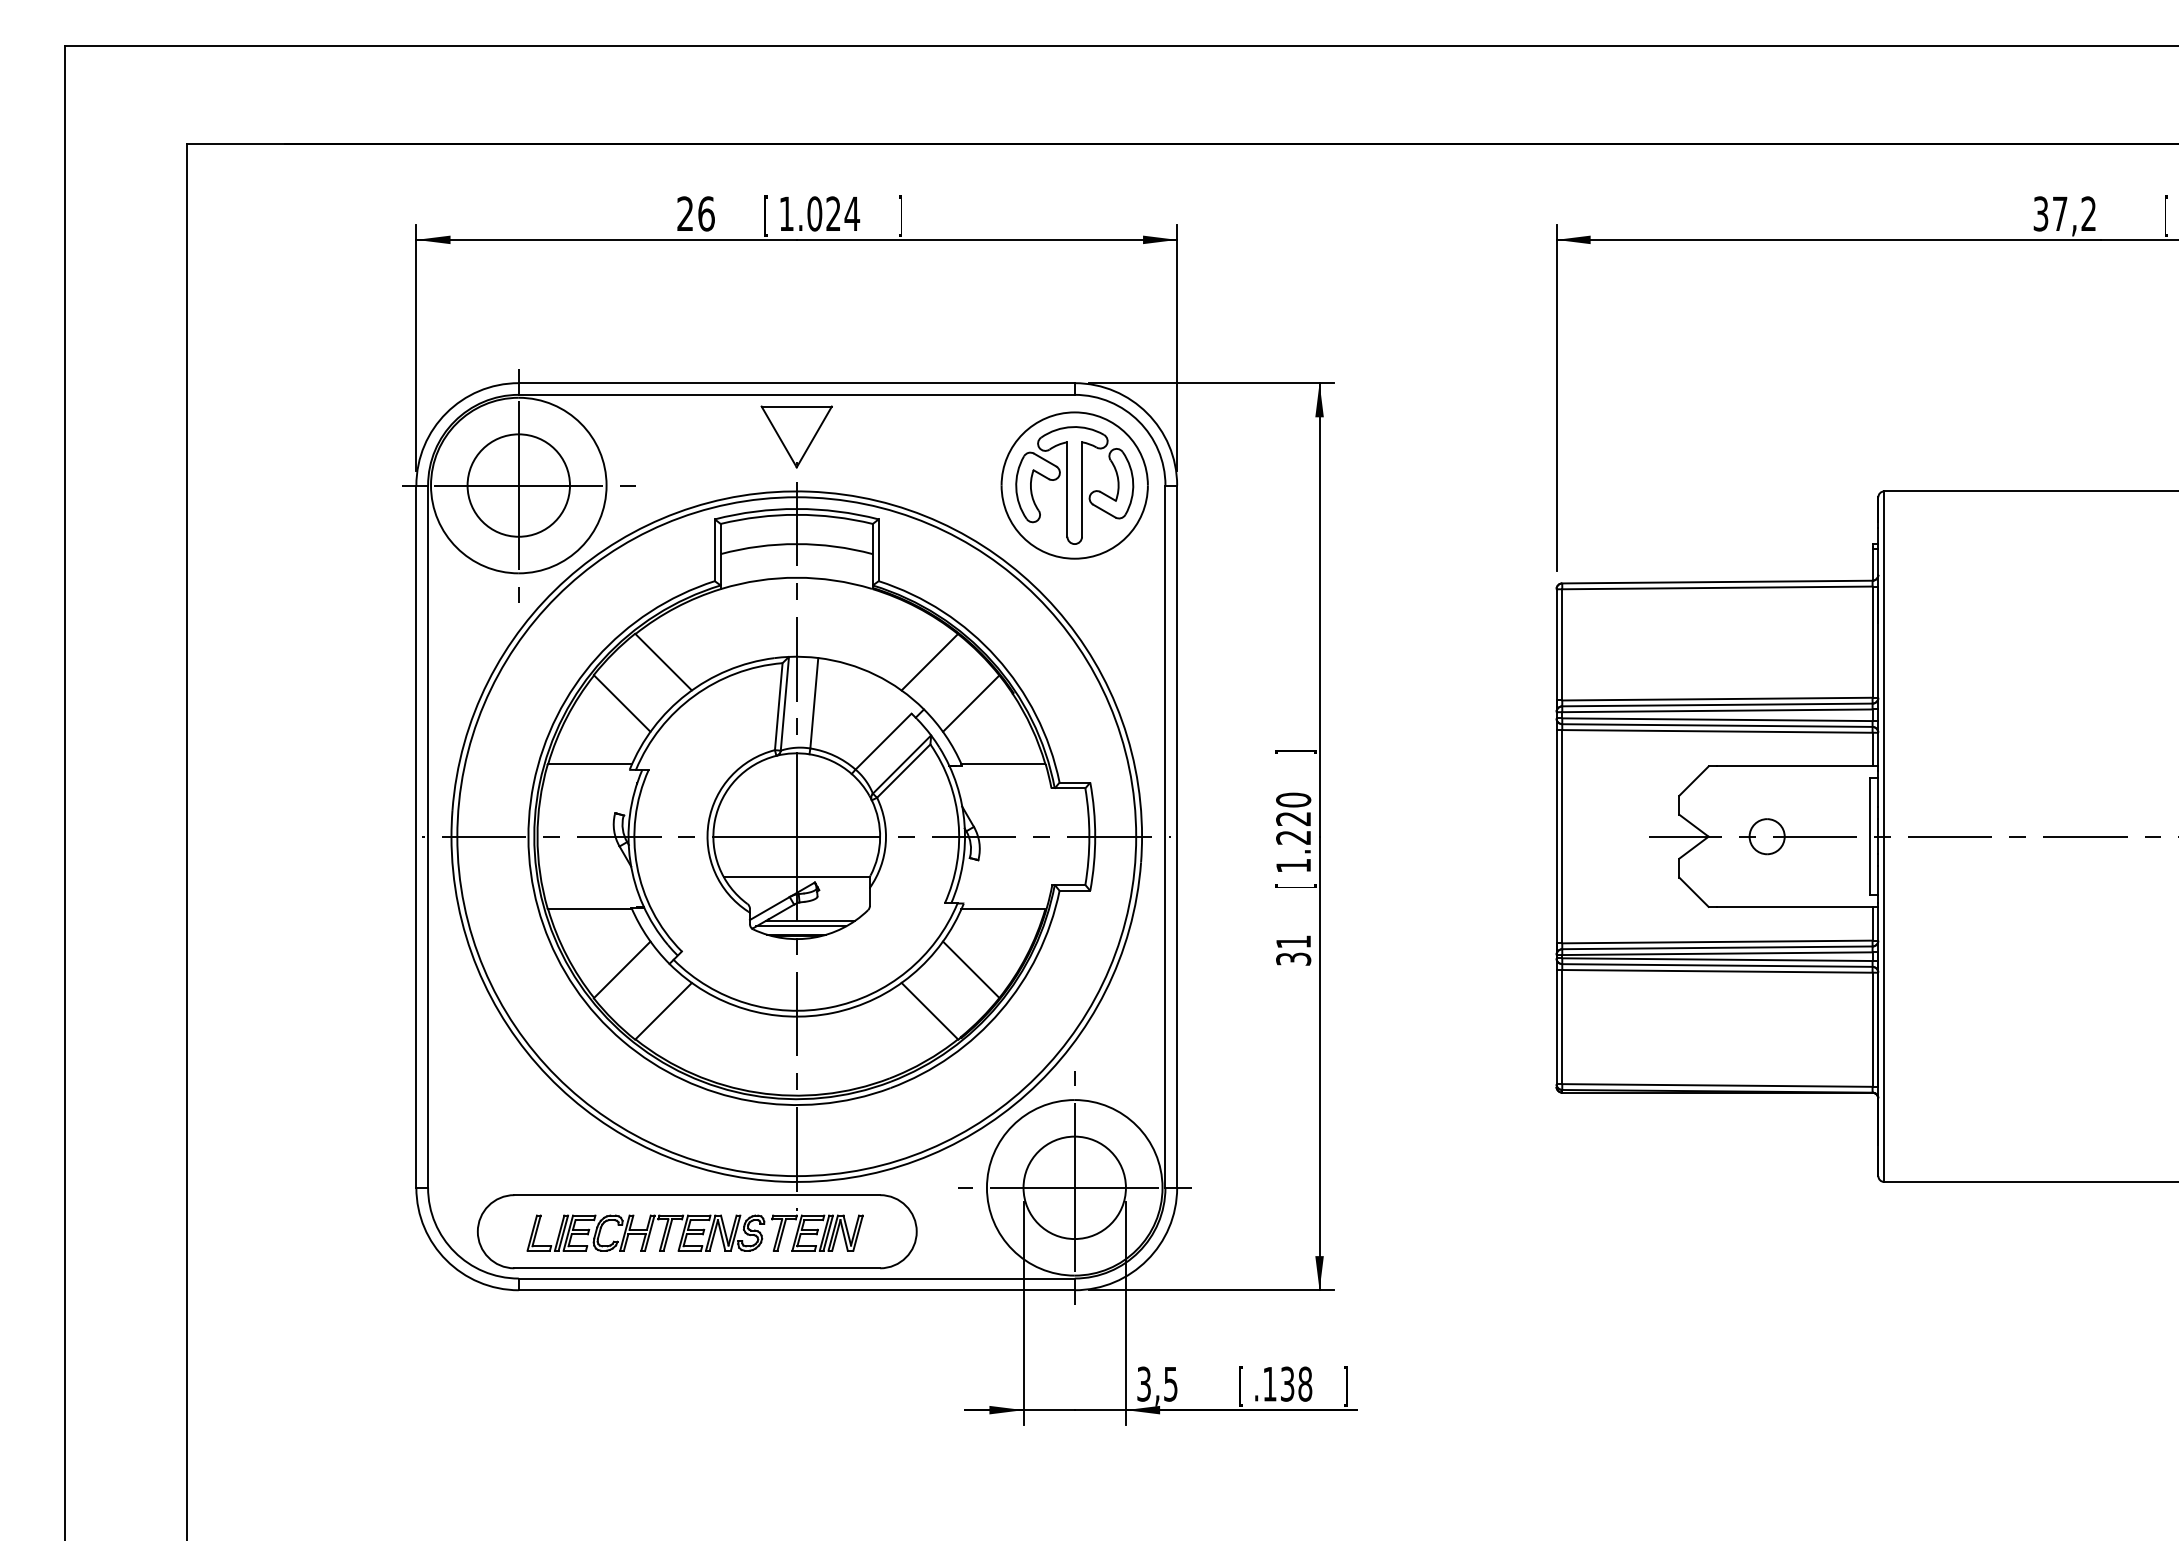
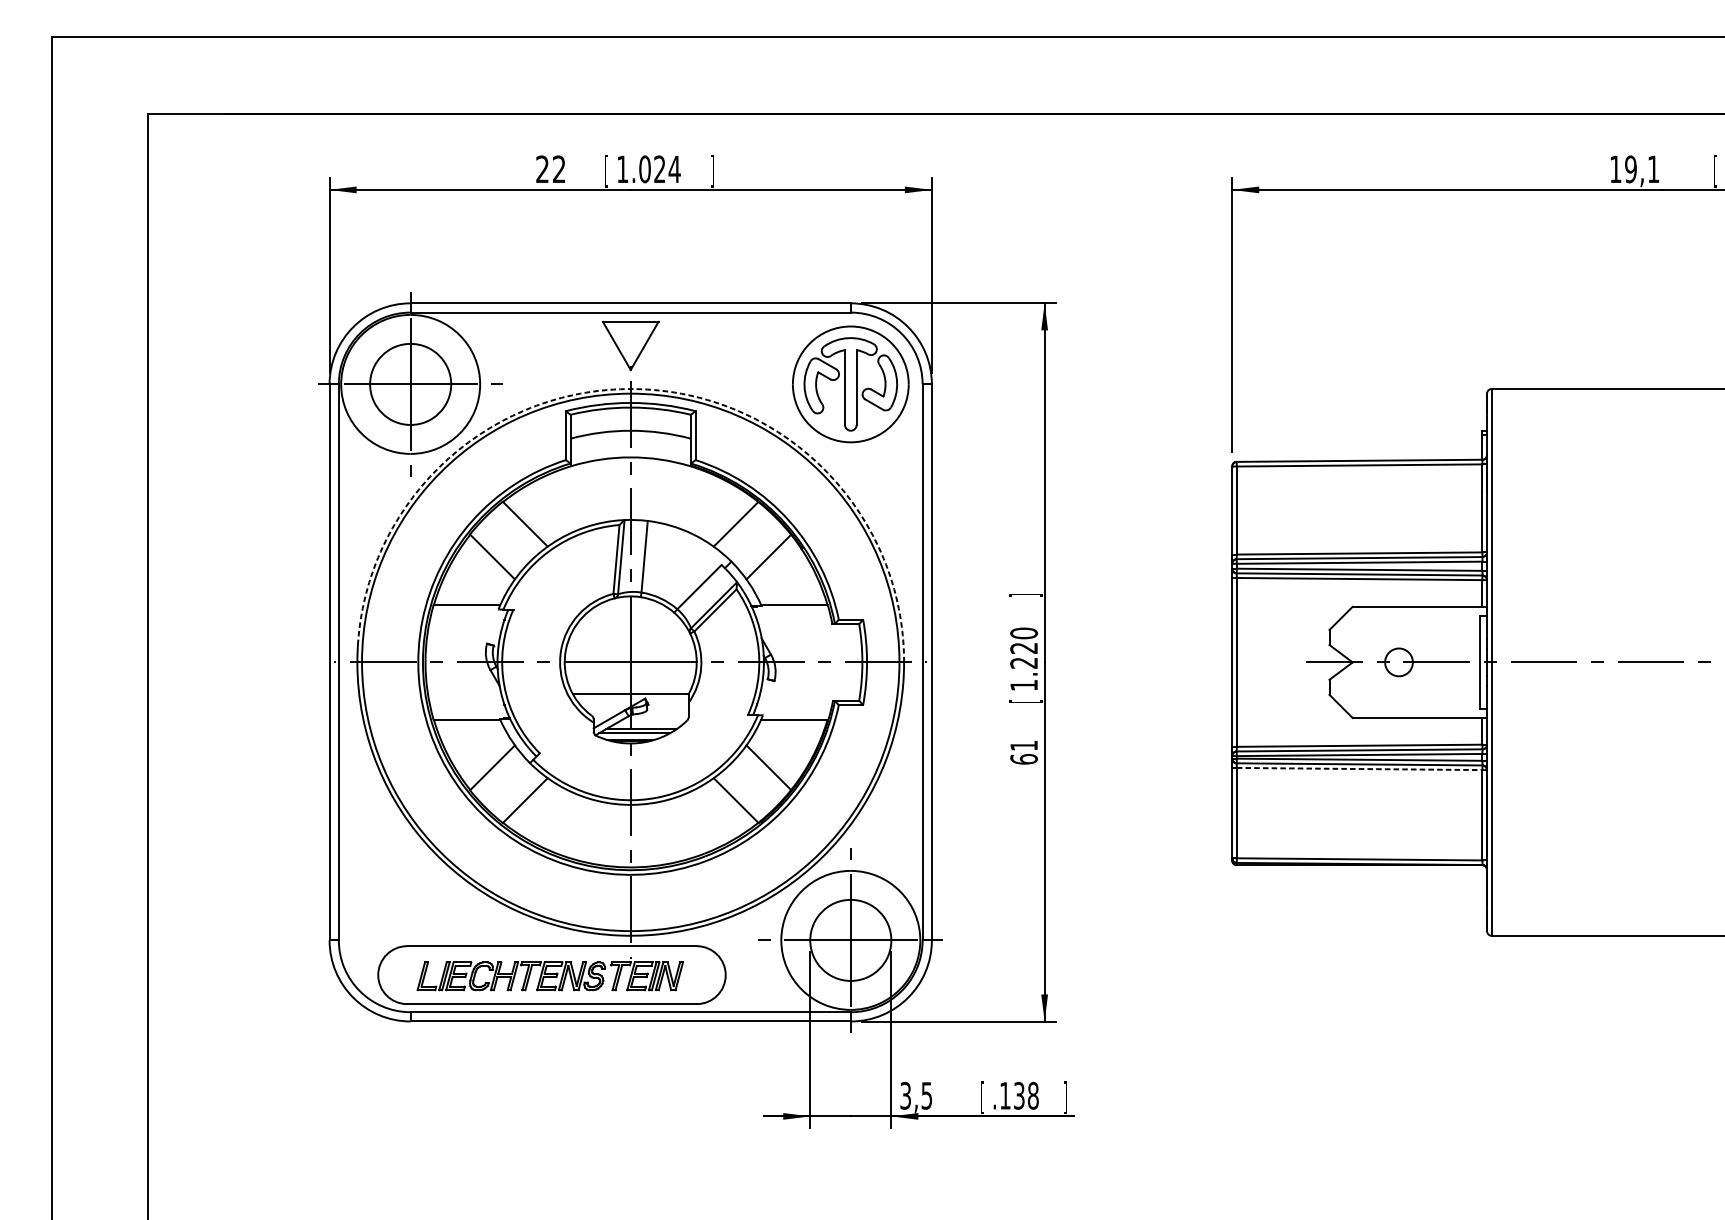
text: (706, 213) -> (559, 169), 26 -> 22
text: (2064, 213) -> (1634, 169), 37,2 -> 19,1
arc: (809, 491) -> (640, 389), solid -> dashed
text: (1293, 958) -> (1024, 758), 31 -> 61
line: (1717, 971) -> (1359, 769), solid -> dashed

